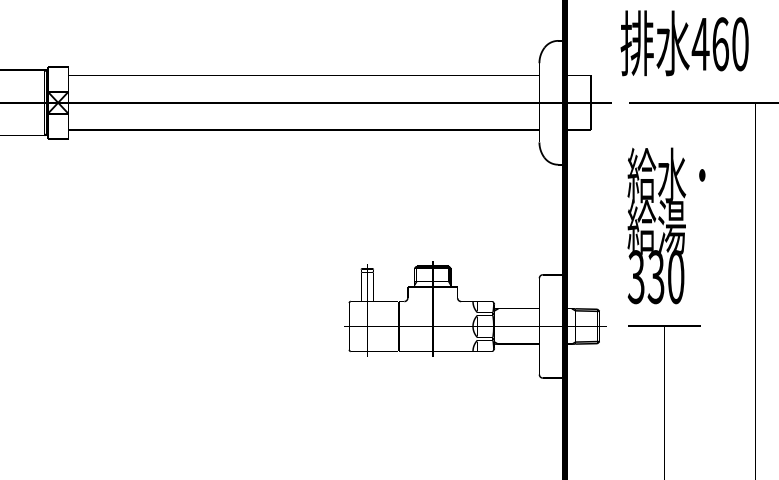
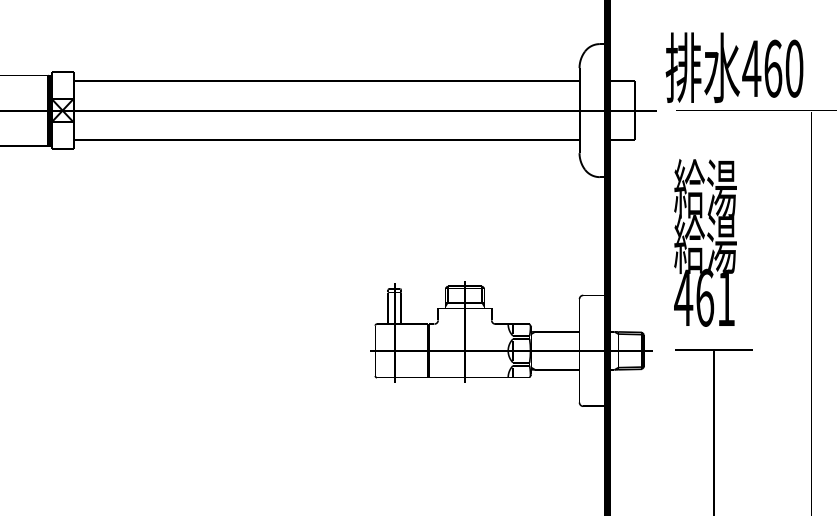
text: (684, 43) -> (734, 67), moved
text: (680, 175) -> (731, 188), 給水・ -> 給湯
text: (655, 276) -> (704, 297), 330 -> 461

